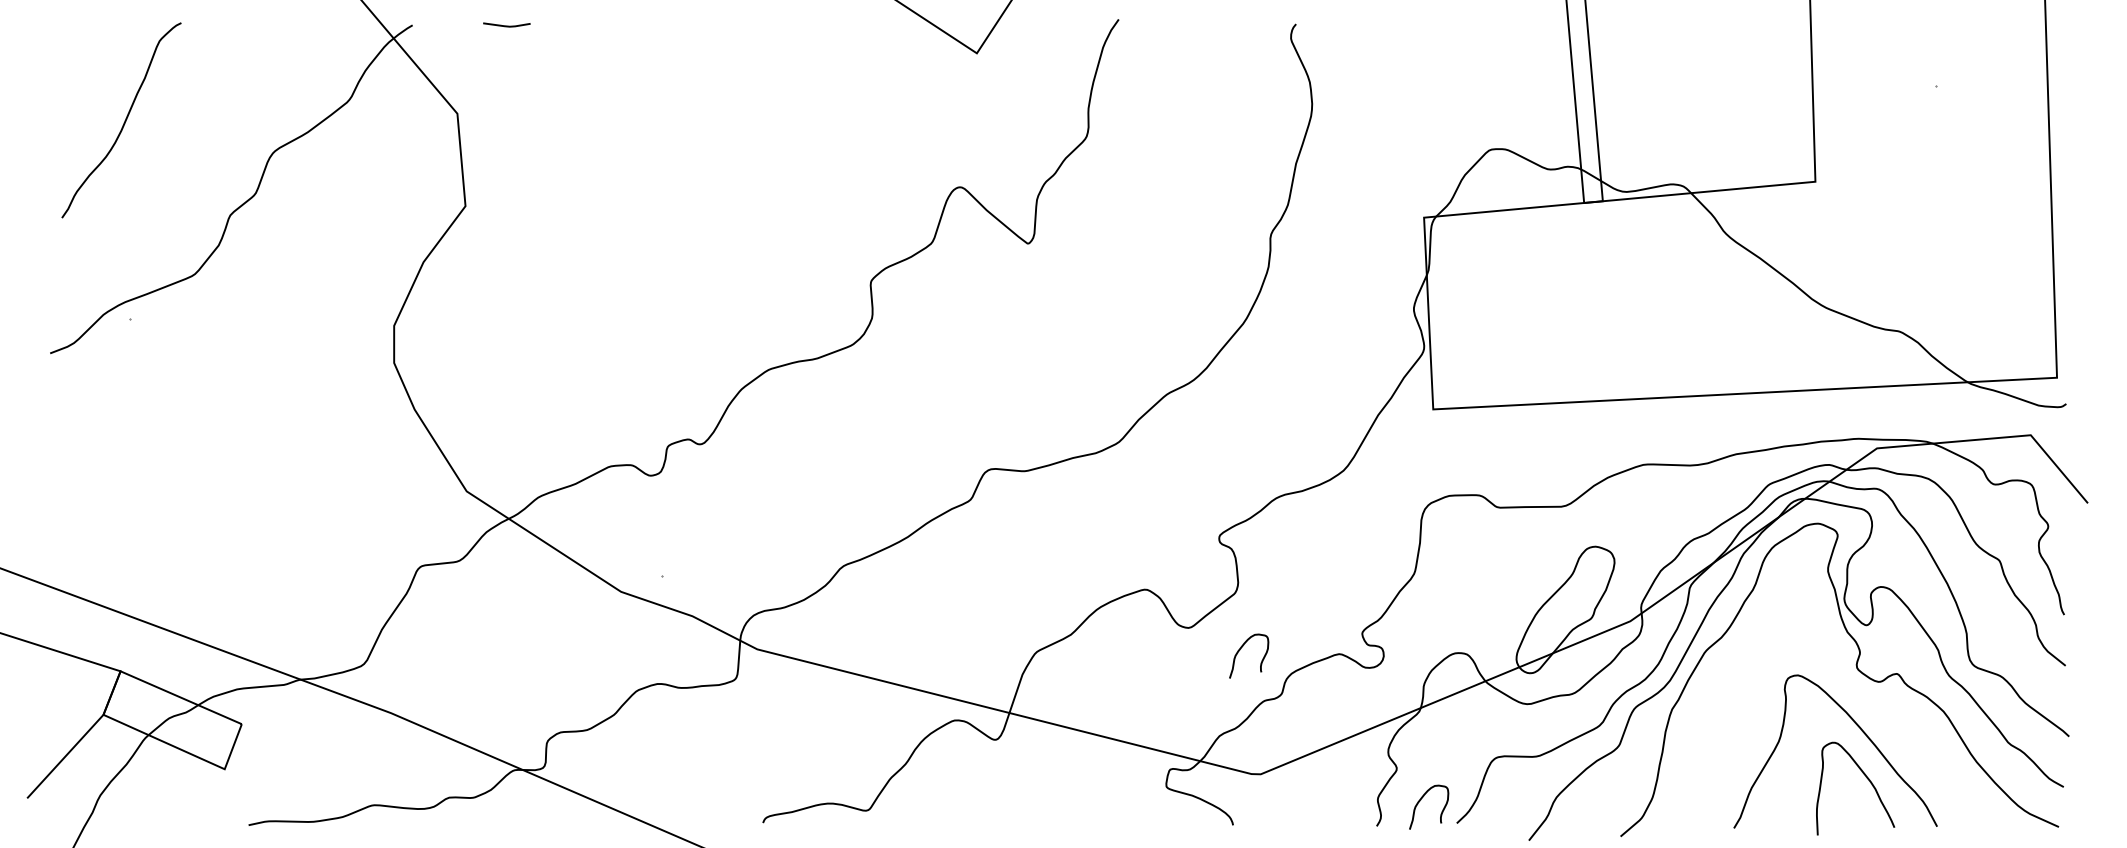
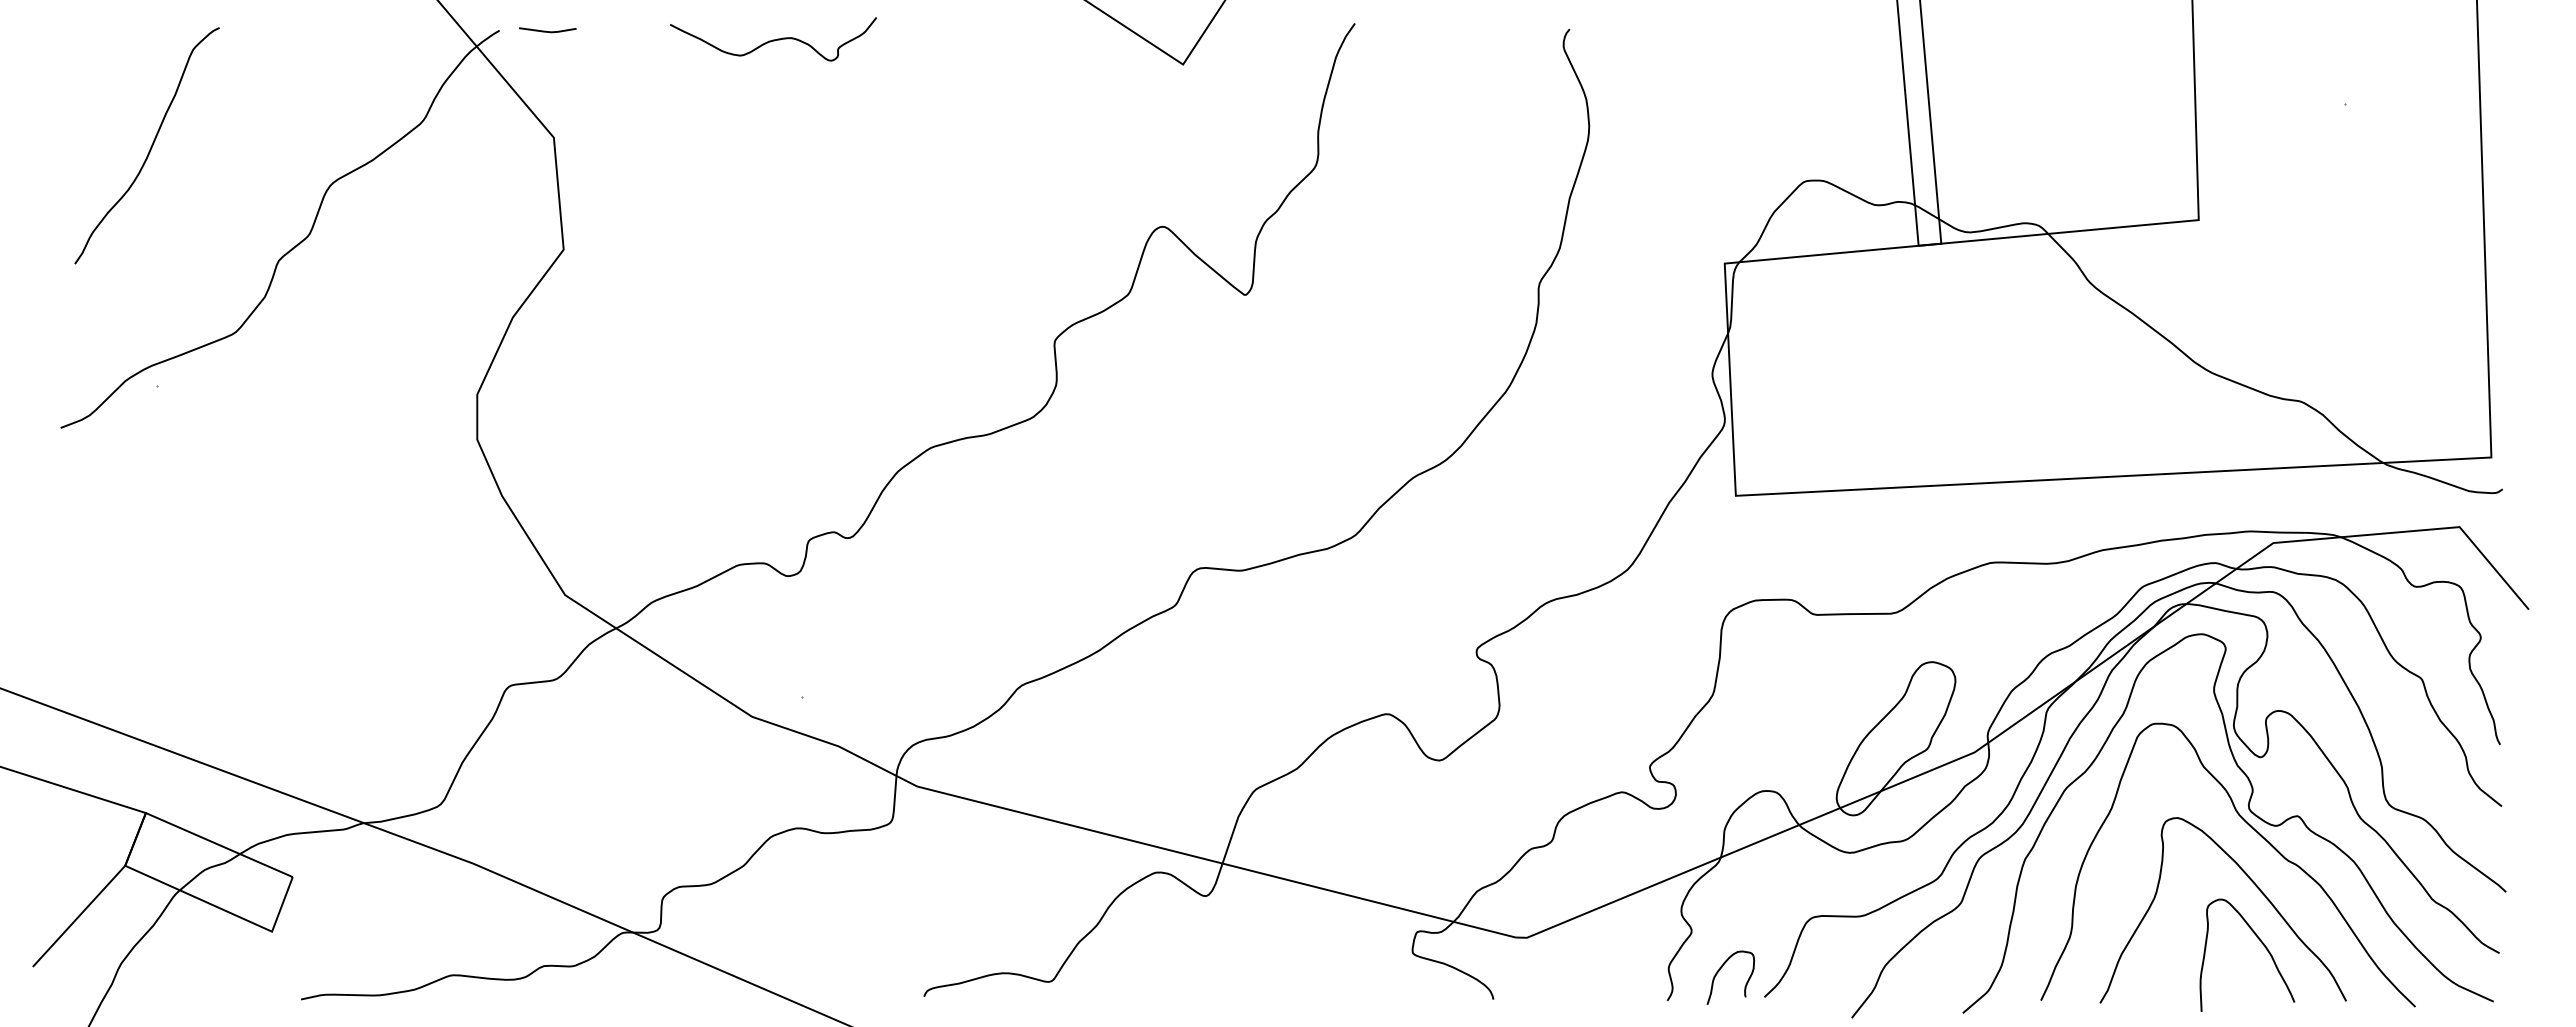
line: (506, 26) -> (547, 31), moved
curve: (638, 32) -> (773, 39), added
curve: (1239, 651) -> (1501, 788), removed
curve: (1859, 684) -> (2252, 829), added

